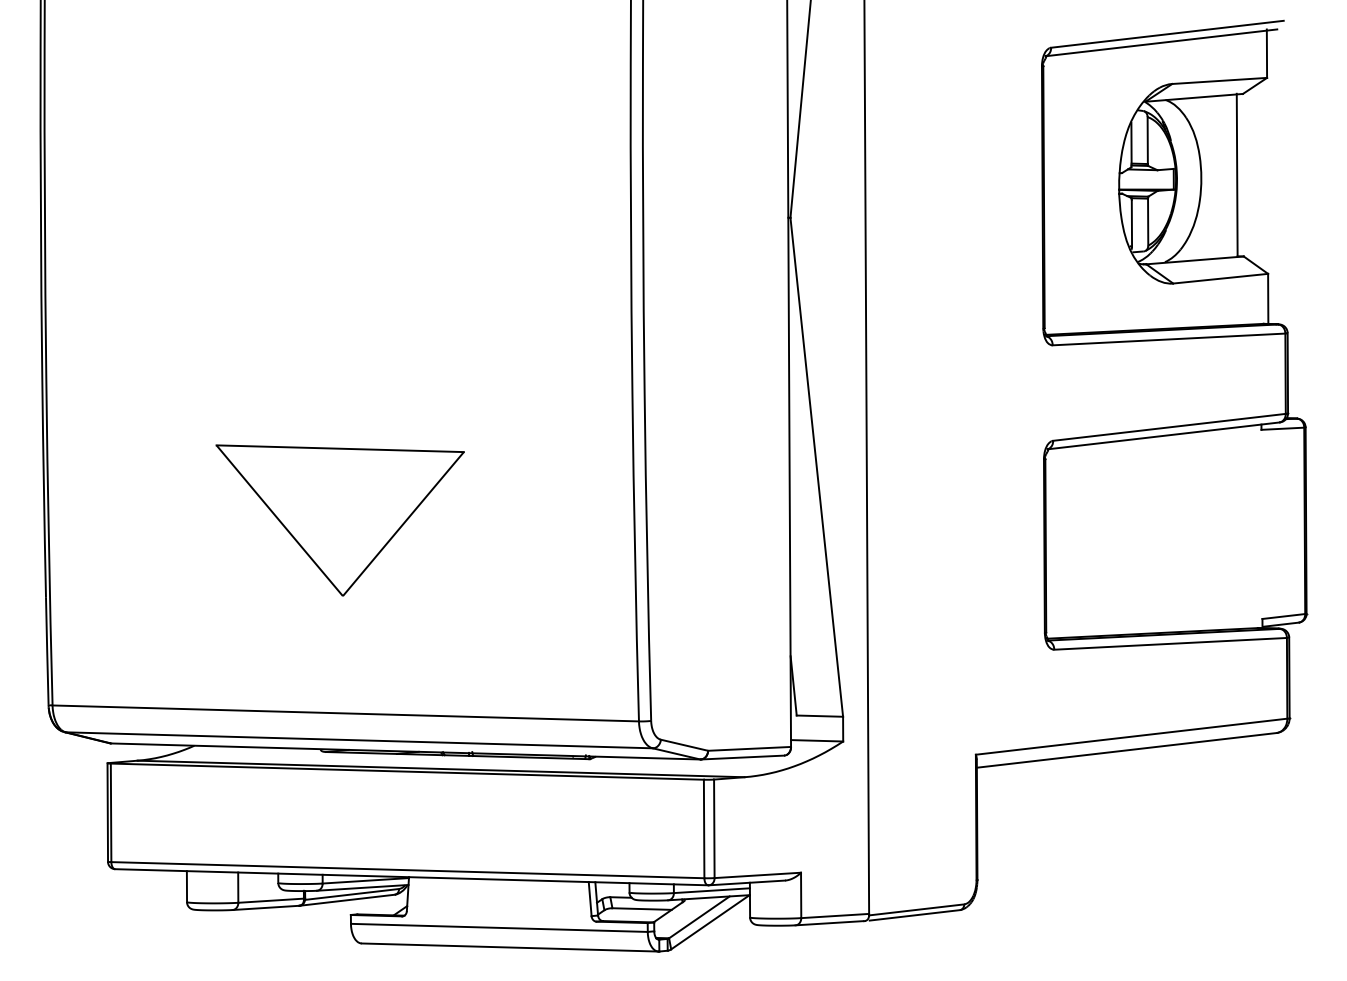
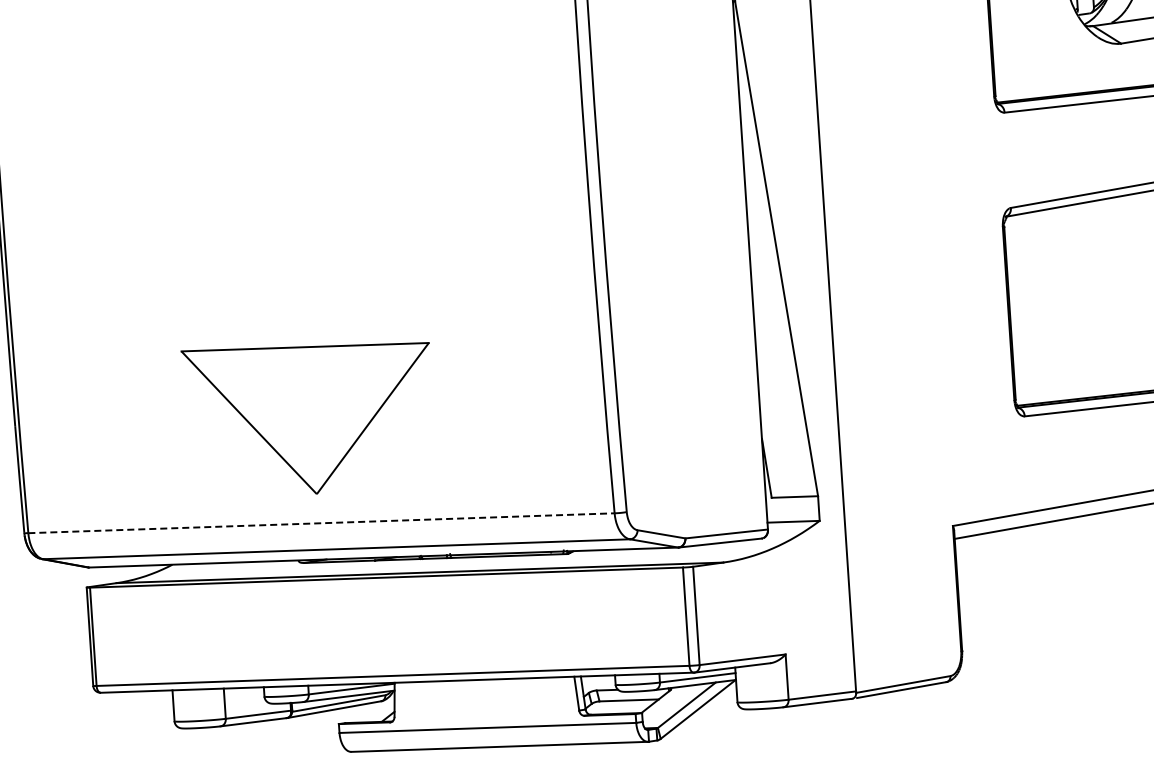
part: (339, 520) -> (308, 418), moved
line: (346, 713) -> (322, 523), solid -> dashed

